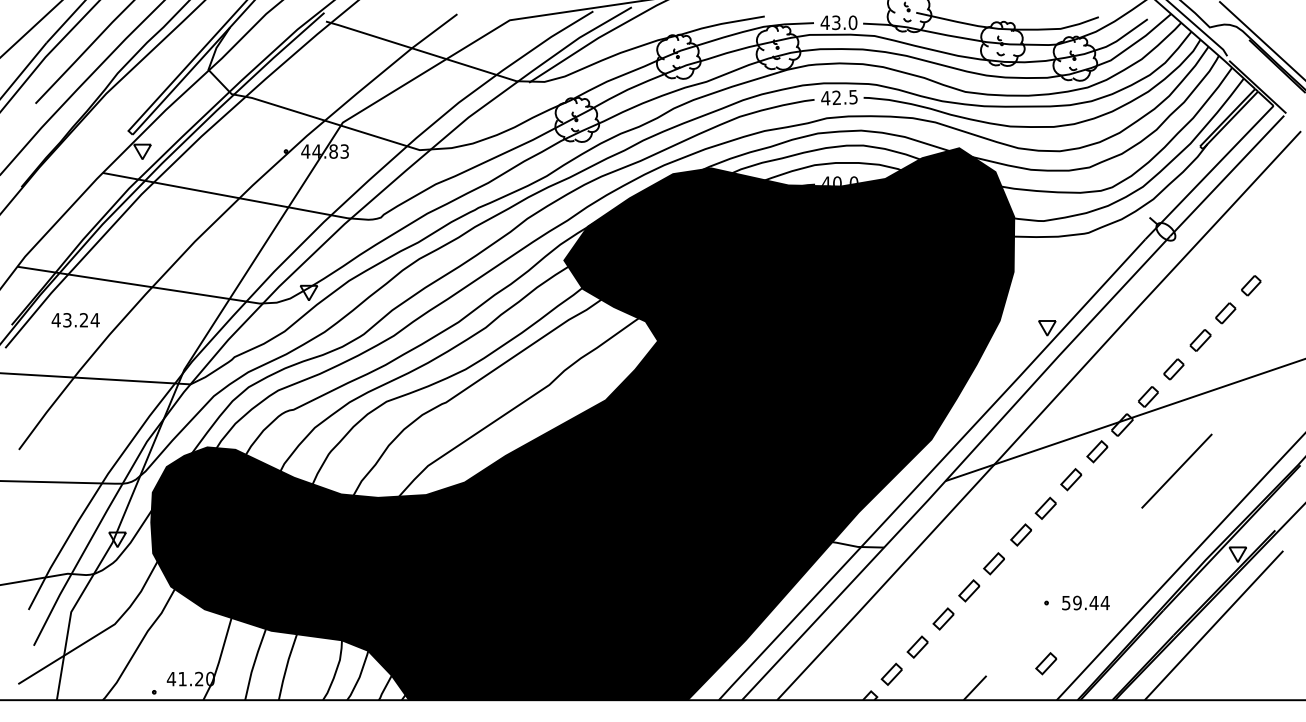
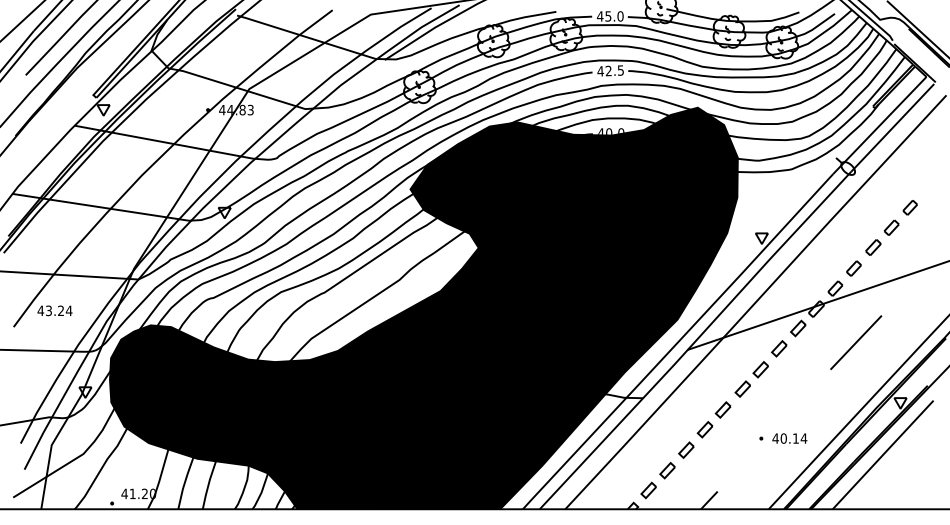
text: (836, 21) -> (608, 15), 43.0 -> 45.0
text: (75, 319) -> (54, 310), moved
text: (1079, 602) -> (785, 438), 59.44 -> 40.14
part: (1045, 663) -> (760, 482), removed

